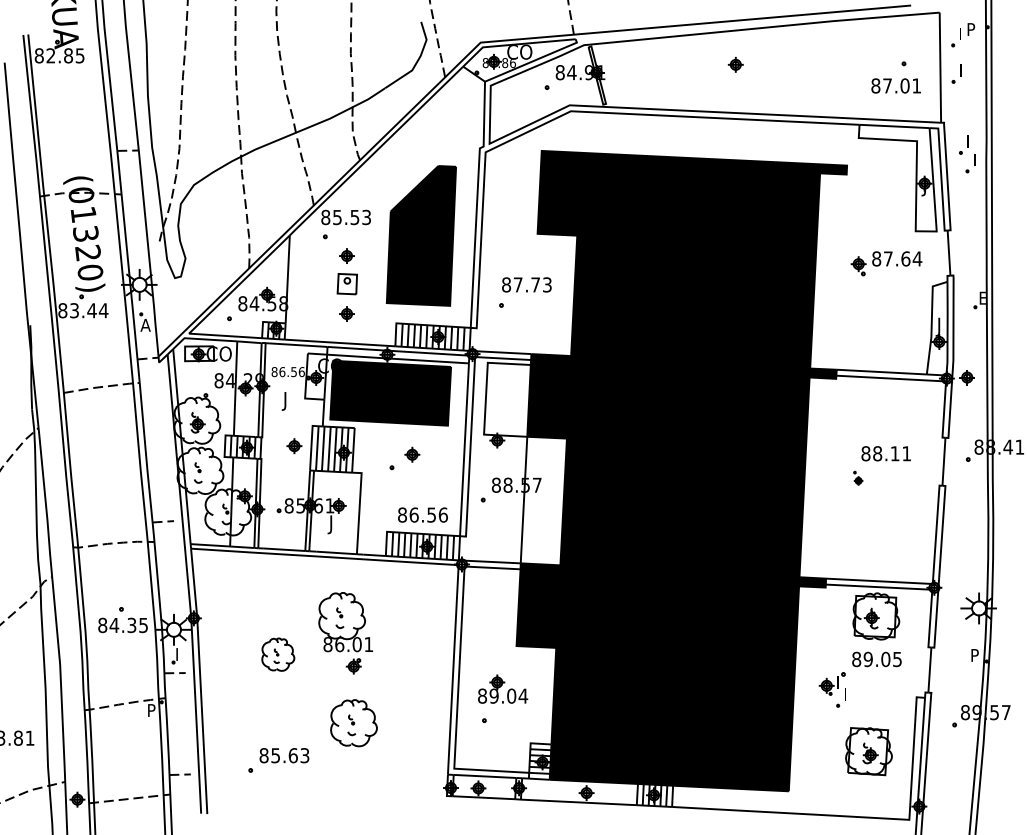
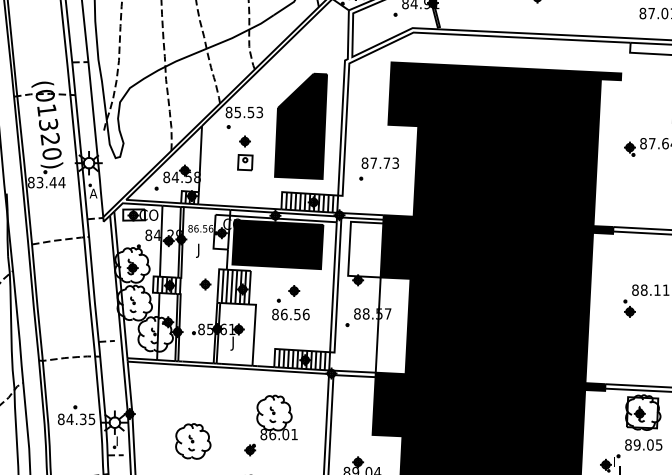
part: (346, 313) -> (244, 184), removed
part: (858, 478) -> (629, 308), size x1.67
text: (422, 514) -> (290, 314), moved
part: (345, 622) -> (277, 417), moved
part: (278, 654) -> (193, 441), size x1.43

